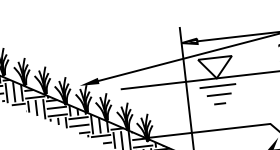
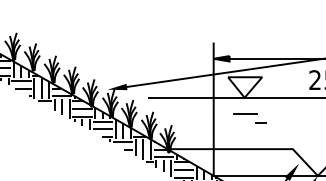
line: (217, 86) -> (244, 105), removed
line: (219, 102) -> (260, 122), moved

